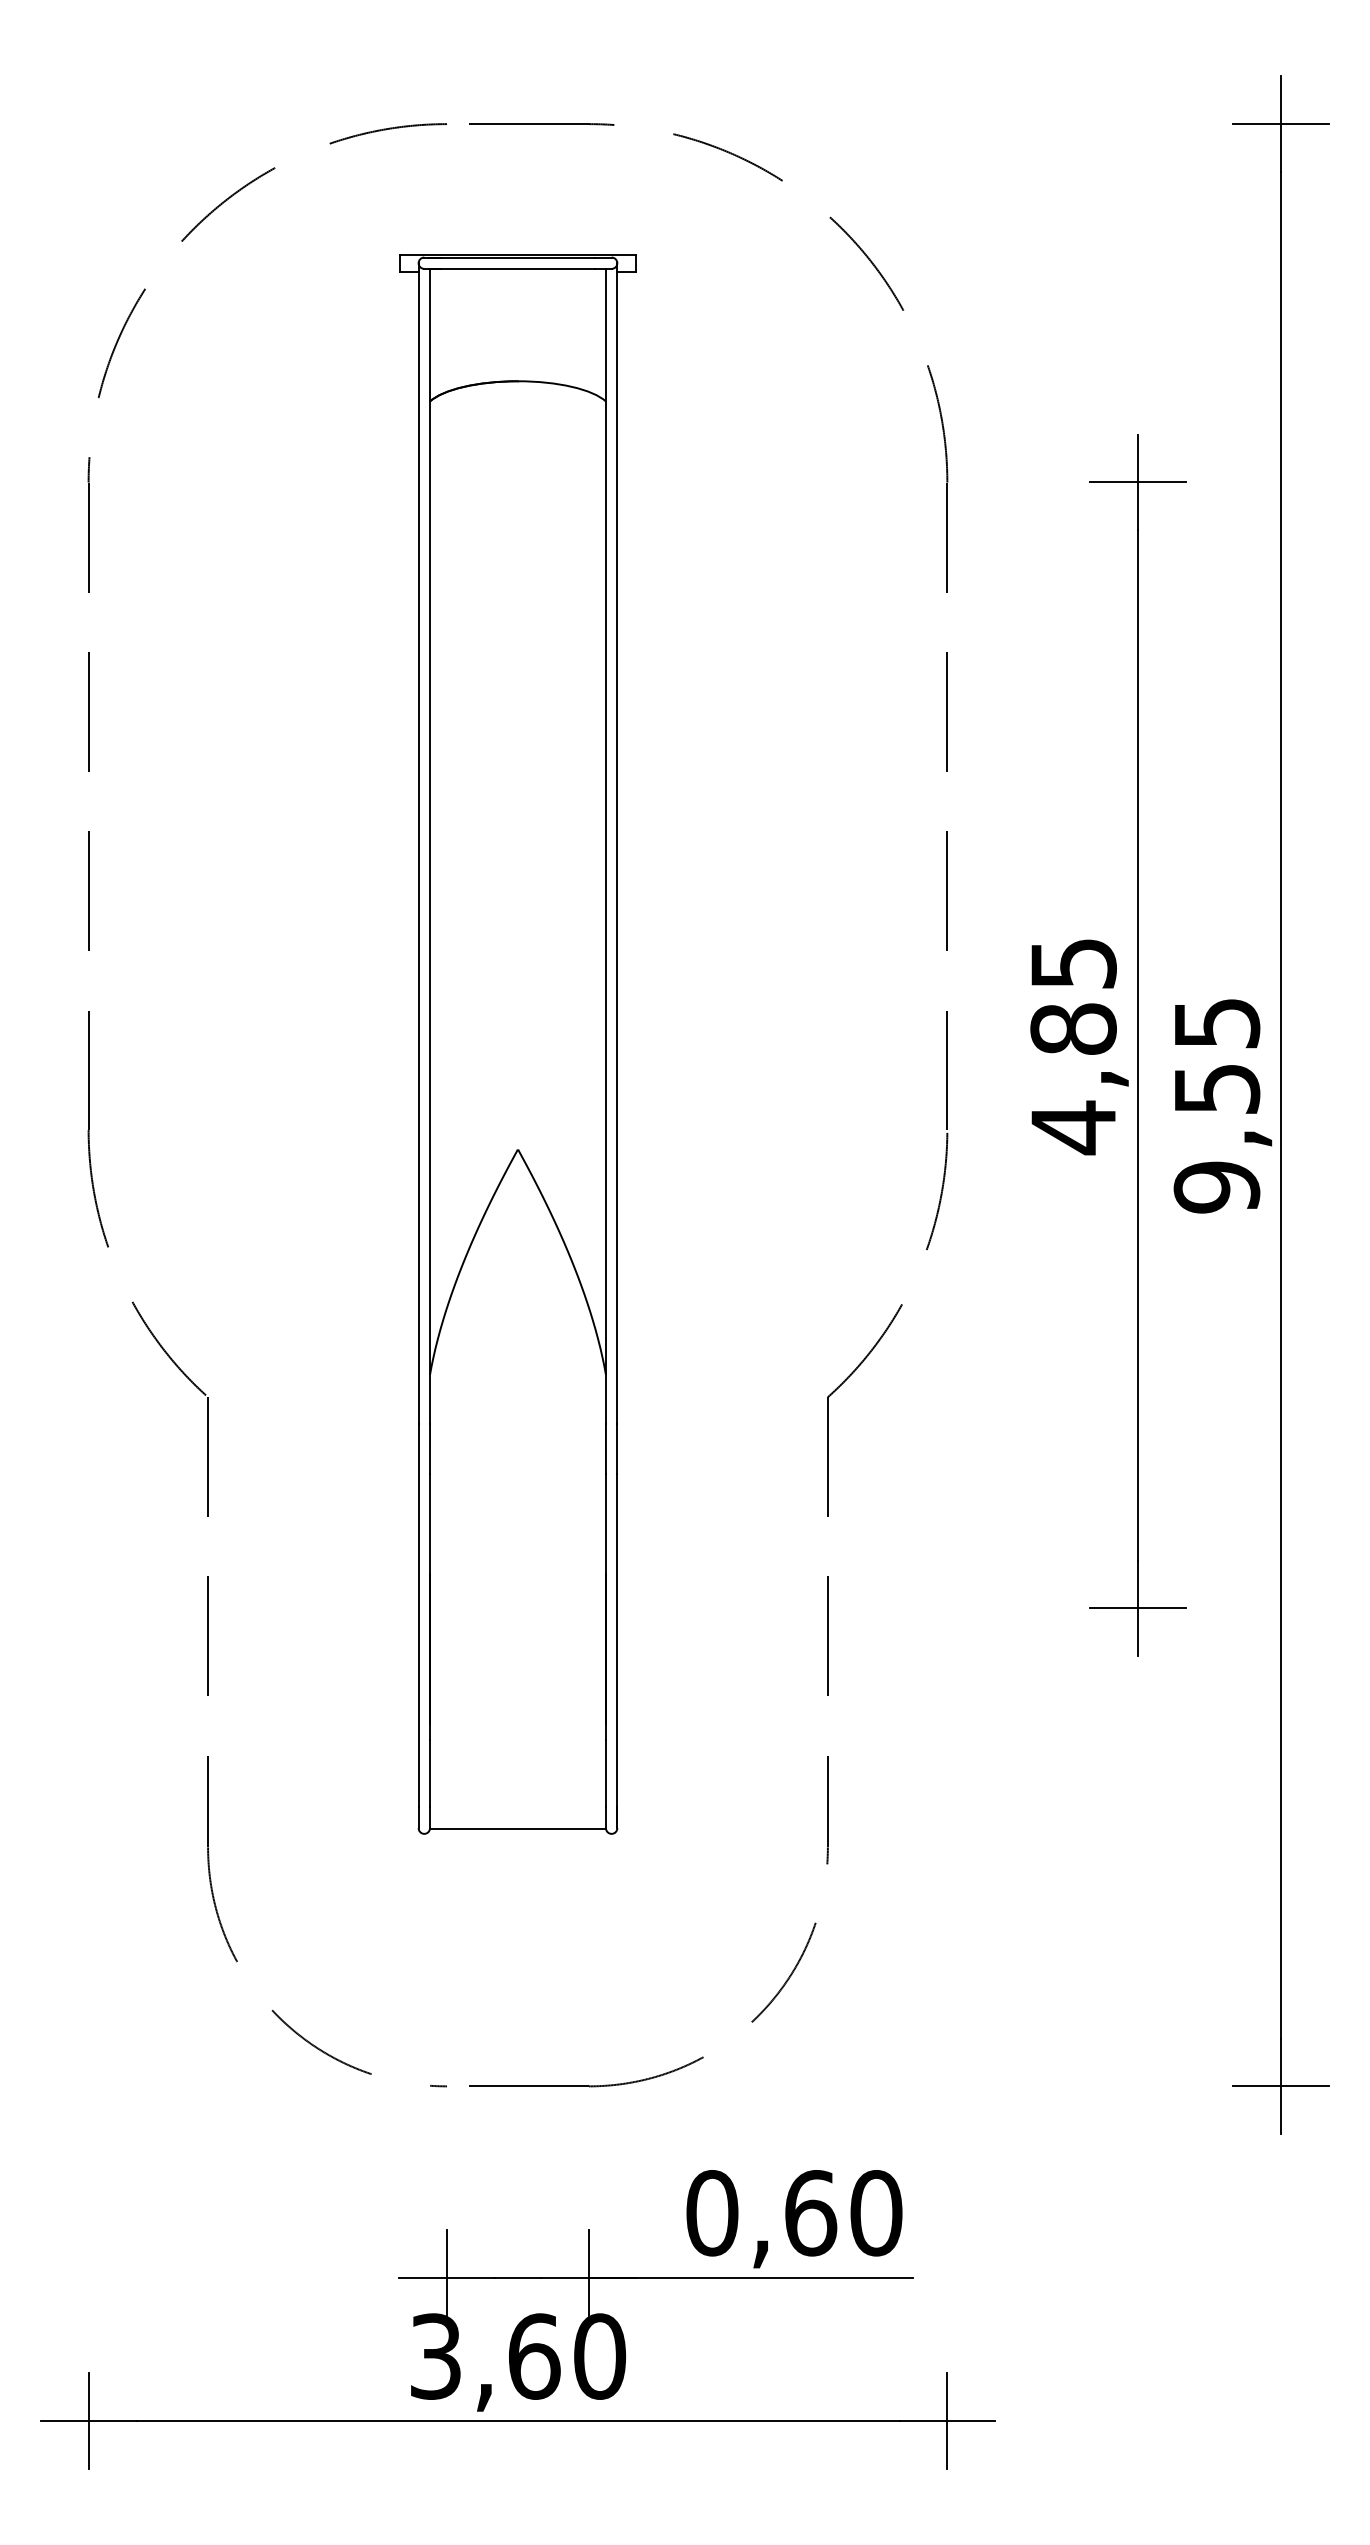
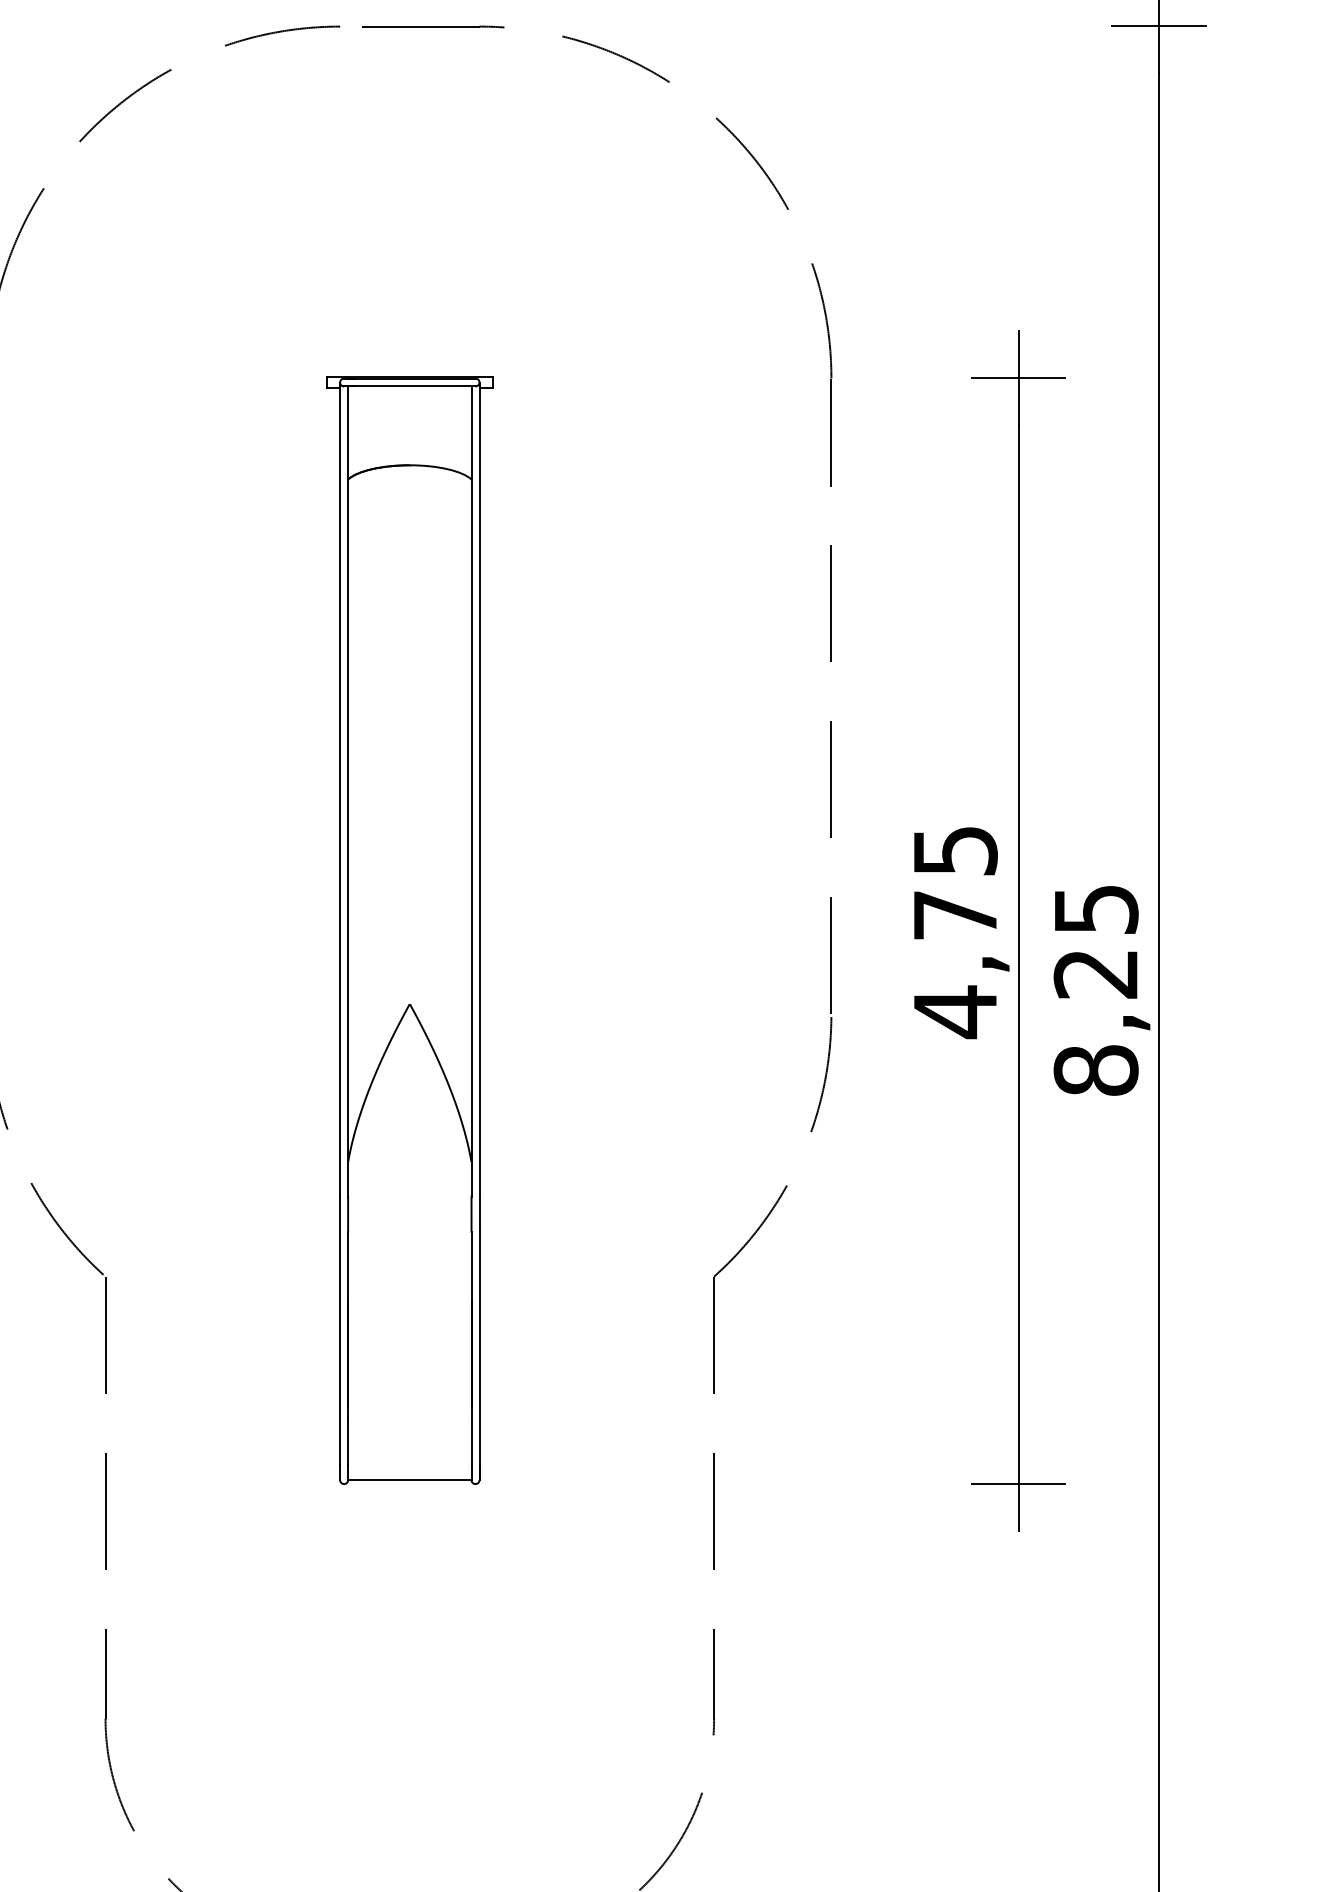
text: (1073, 1028) -> (955, 914), 4,85 -> 4,75
part: (517, 1044) -> (409, 930), size x0.71
text: (1216, 1139) -> (1095, 1023), 9,55 -> 8,25

